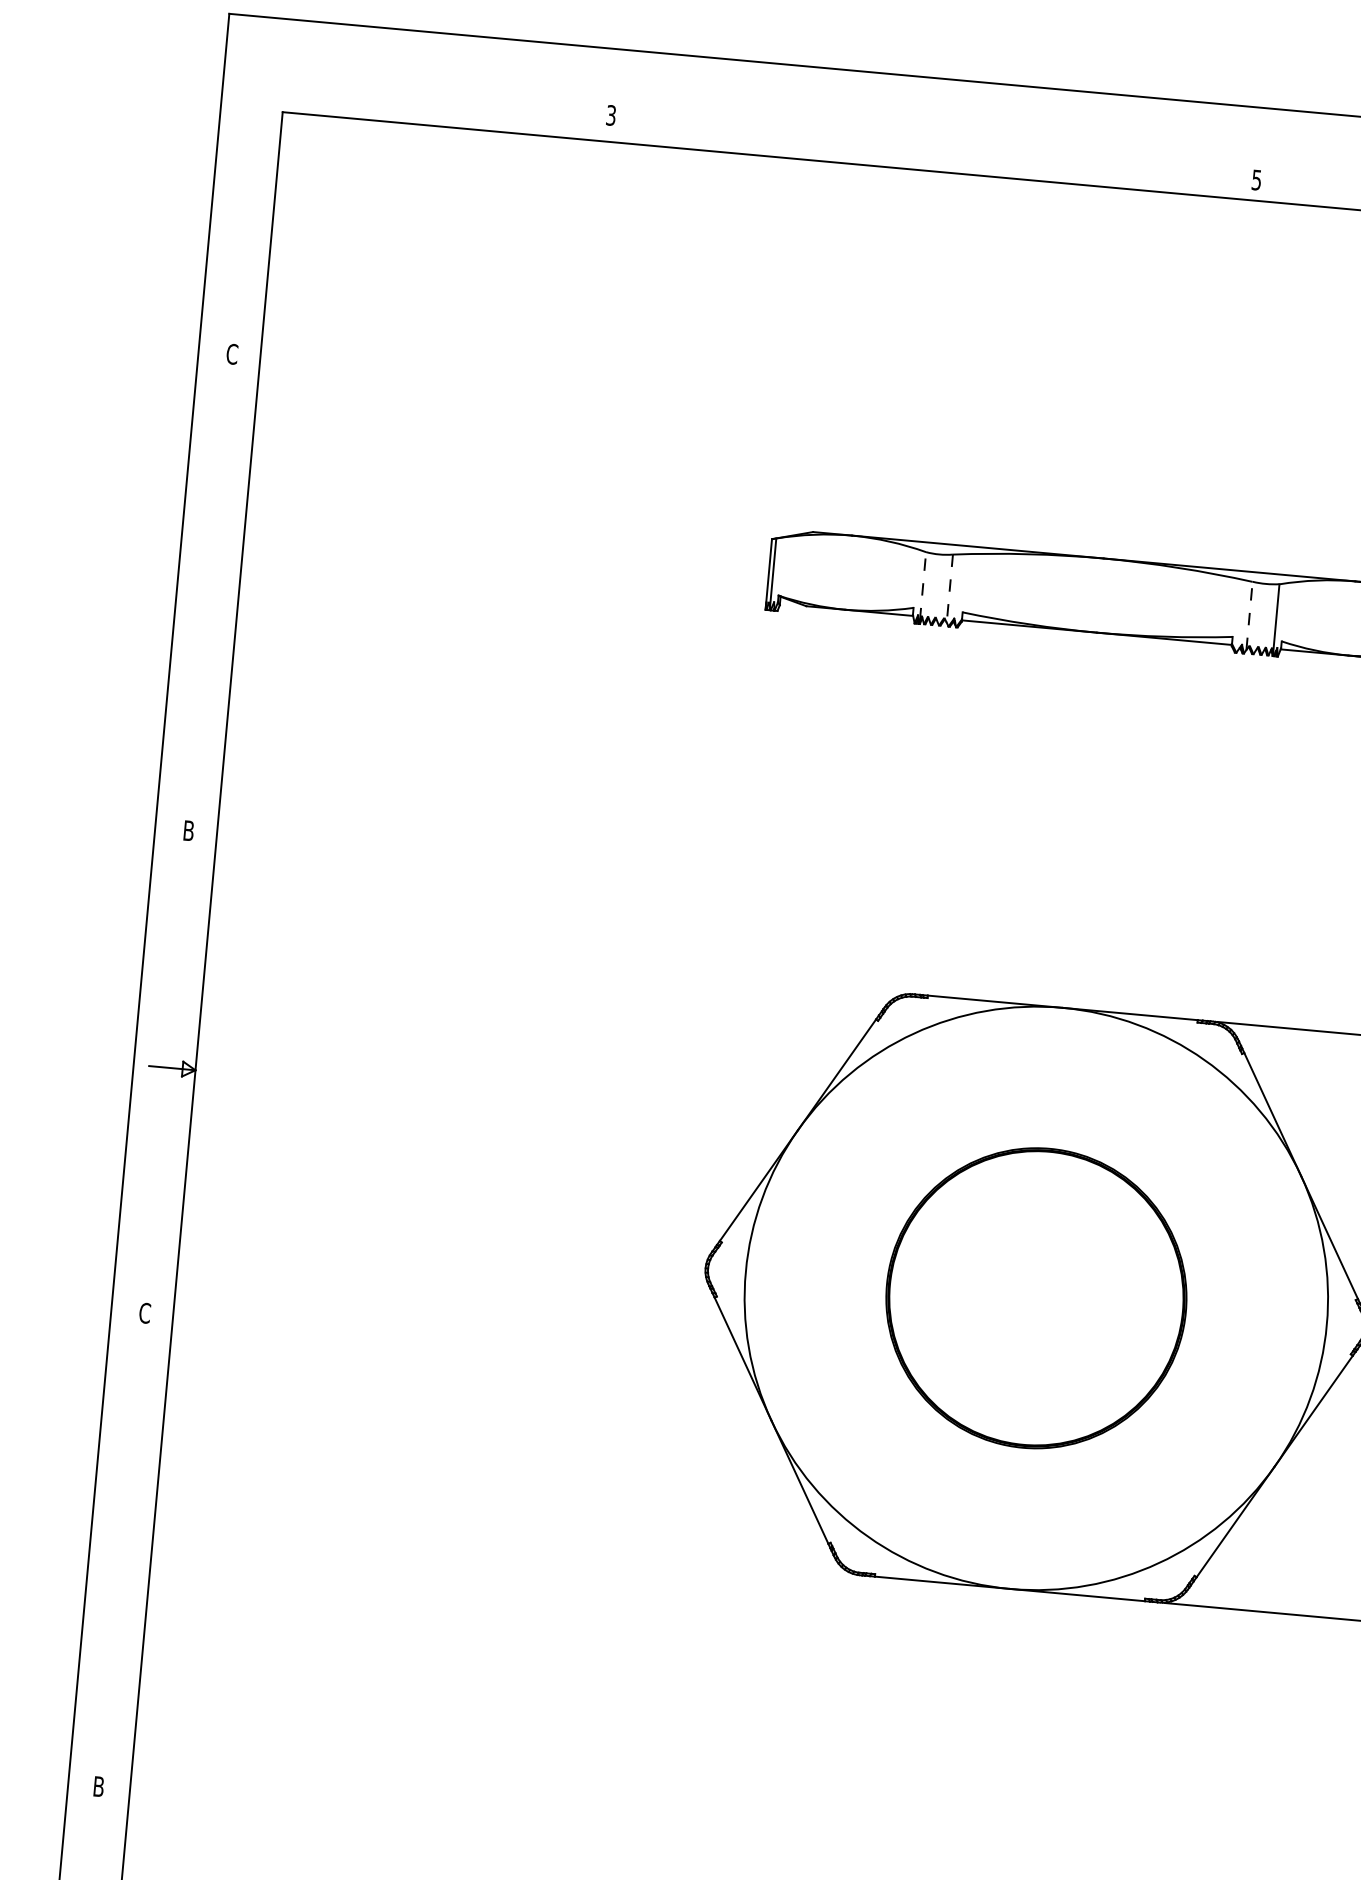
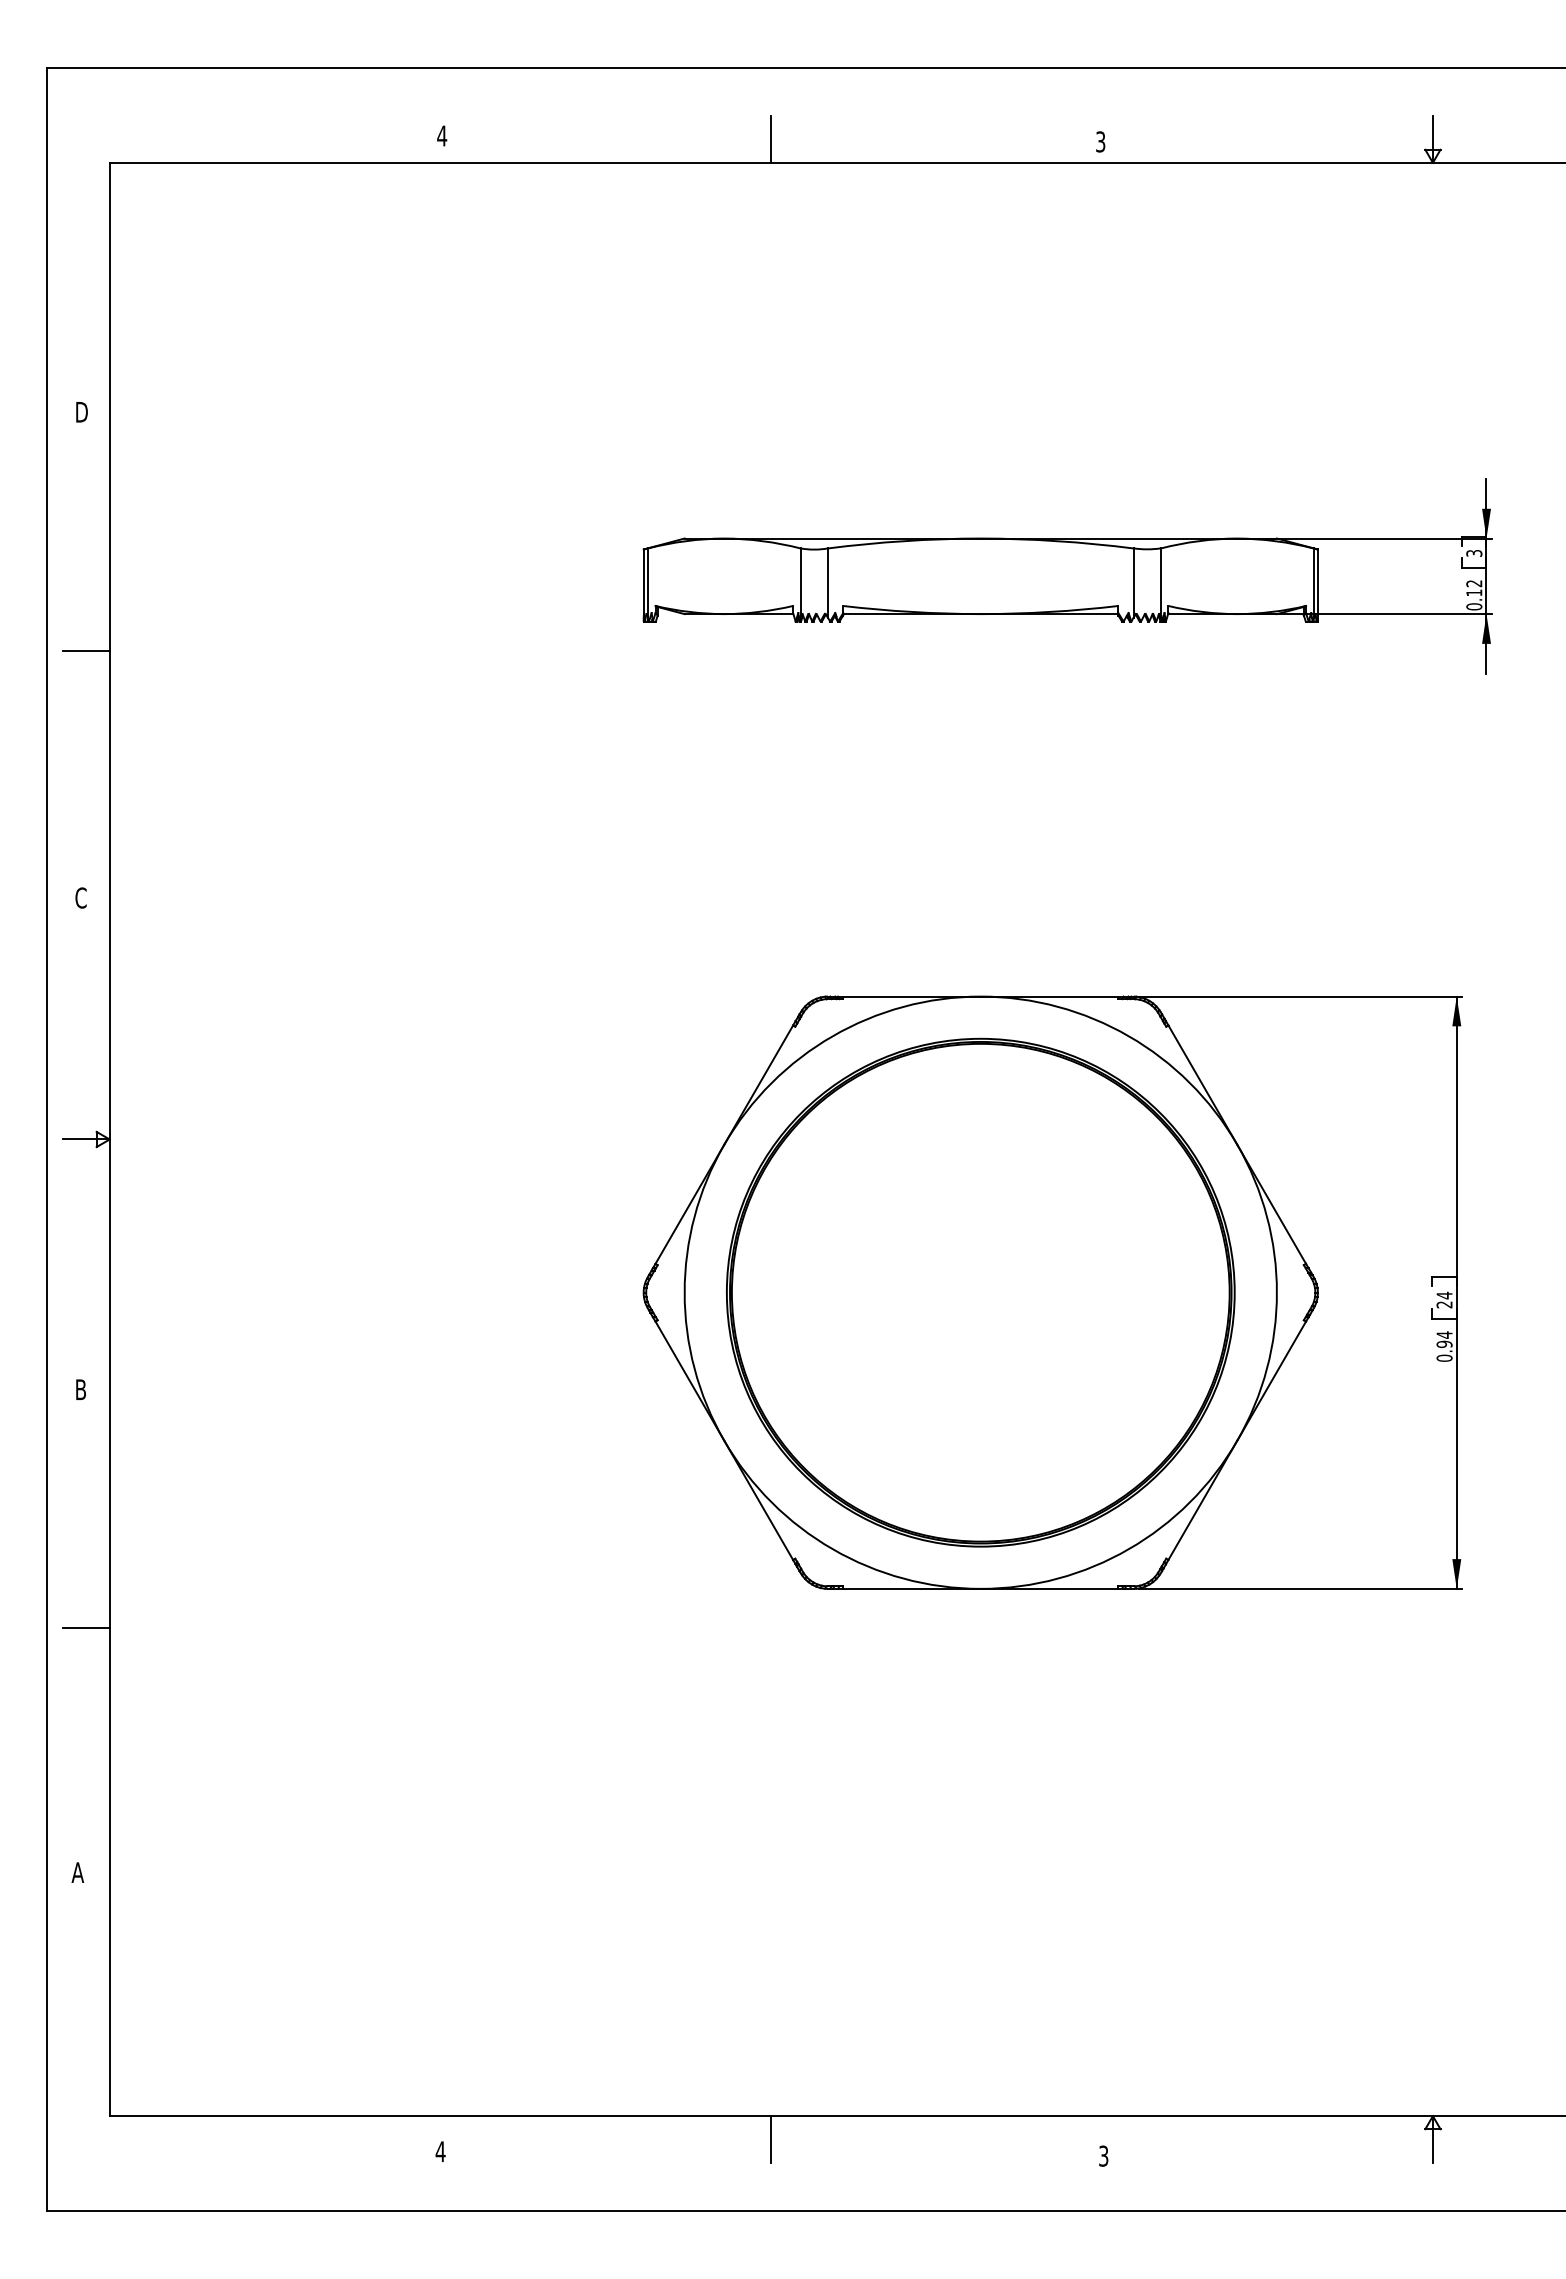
text: (611, 115) -> (442, 135), 3 -> 4
line: (934, 147) -> (771, 138), added
text: (1256, 179) -> (1100, 141), 5 -> 3
text: (232, 353) -> (81, 411), C -> D
line: (922, 586) -> (800, 583), dashed -> solid
line: (215, 589) -> (85, 651), added
line: (950, 589) -> (828, 583), dashed -> solid
line: (1249, 616) -> (1133, 583), dashed -> solid
text: (188, 830) -> (80, 897), B -> C
part: (1036, 1298) -> (980, 1292), size x1.67
text: (144, 1312) -> (80, 1389), C -> B
line: (128, 1546) -> (85, 1627), added
text: (98, 1786) -> (77, 1872), B -> A

